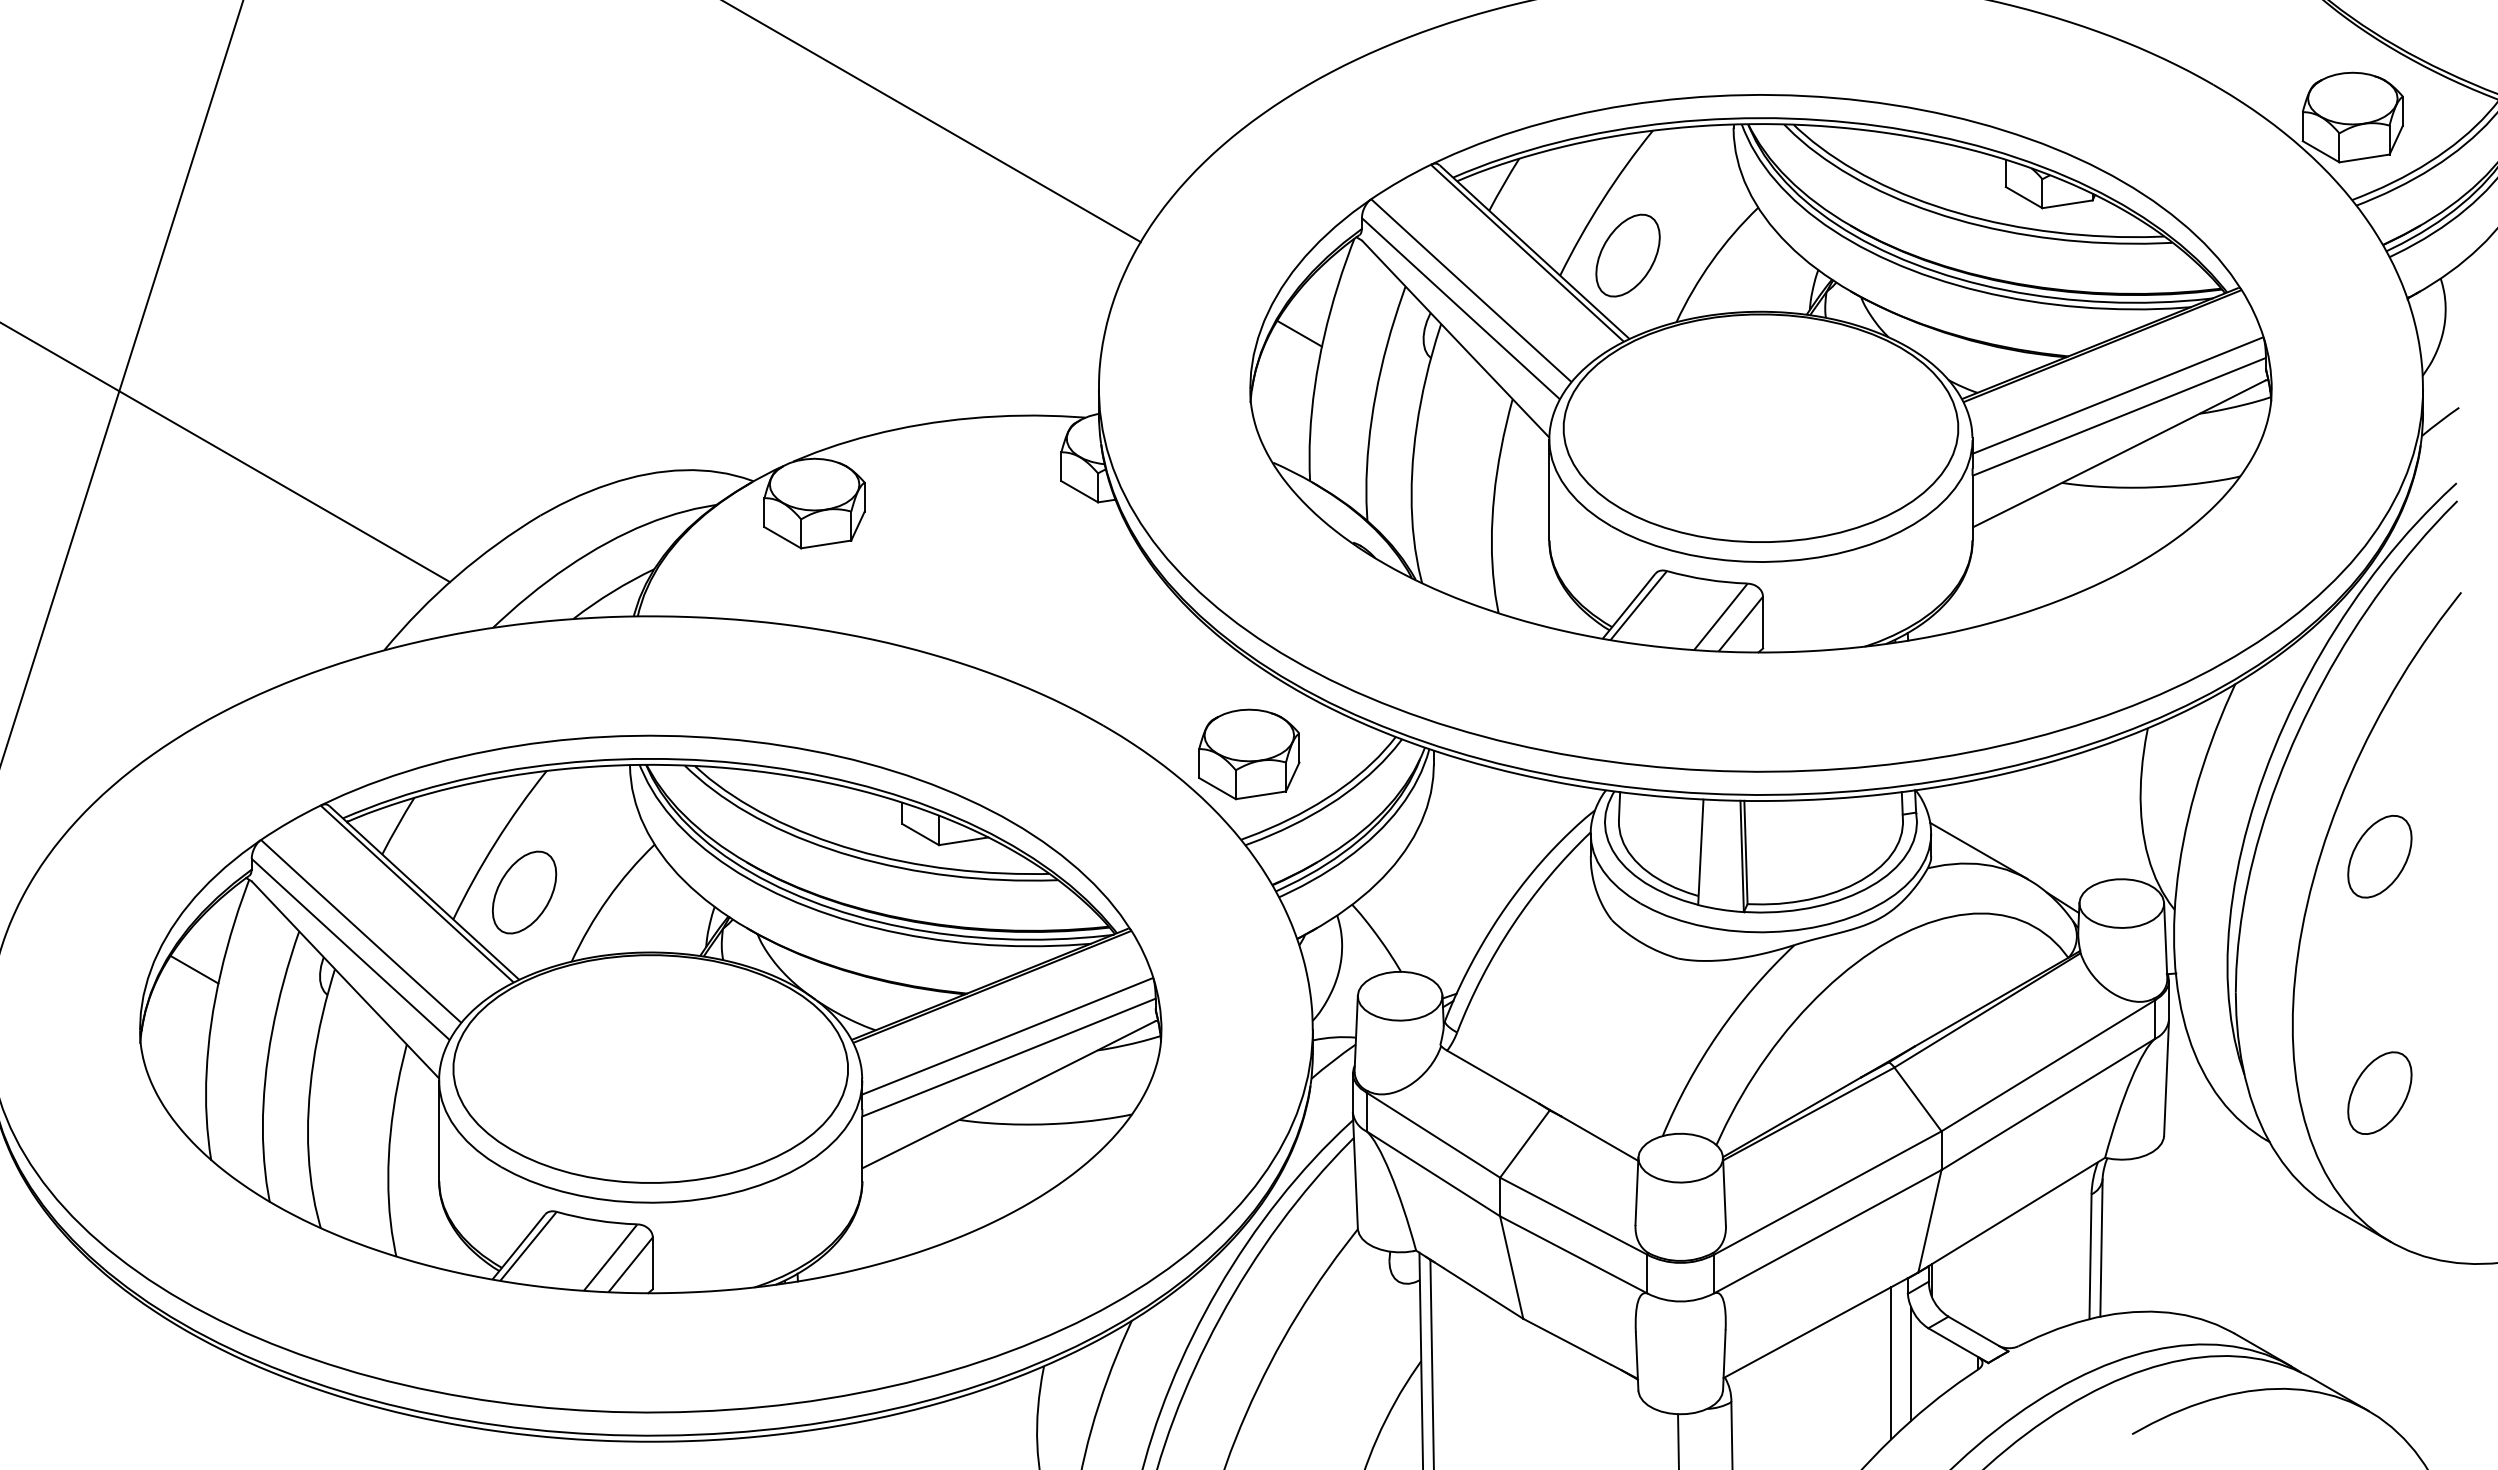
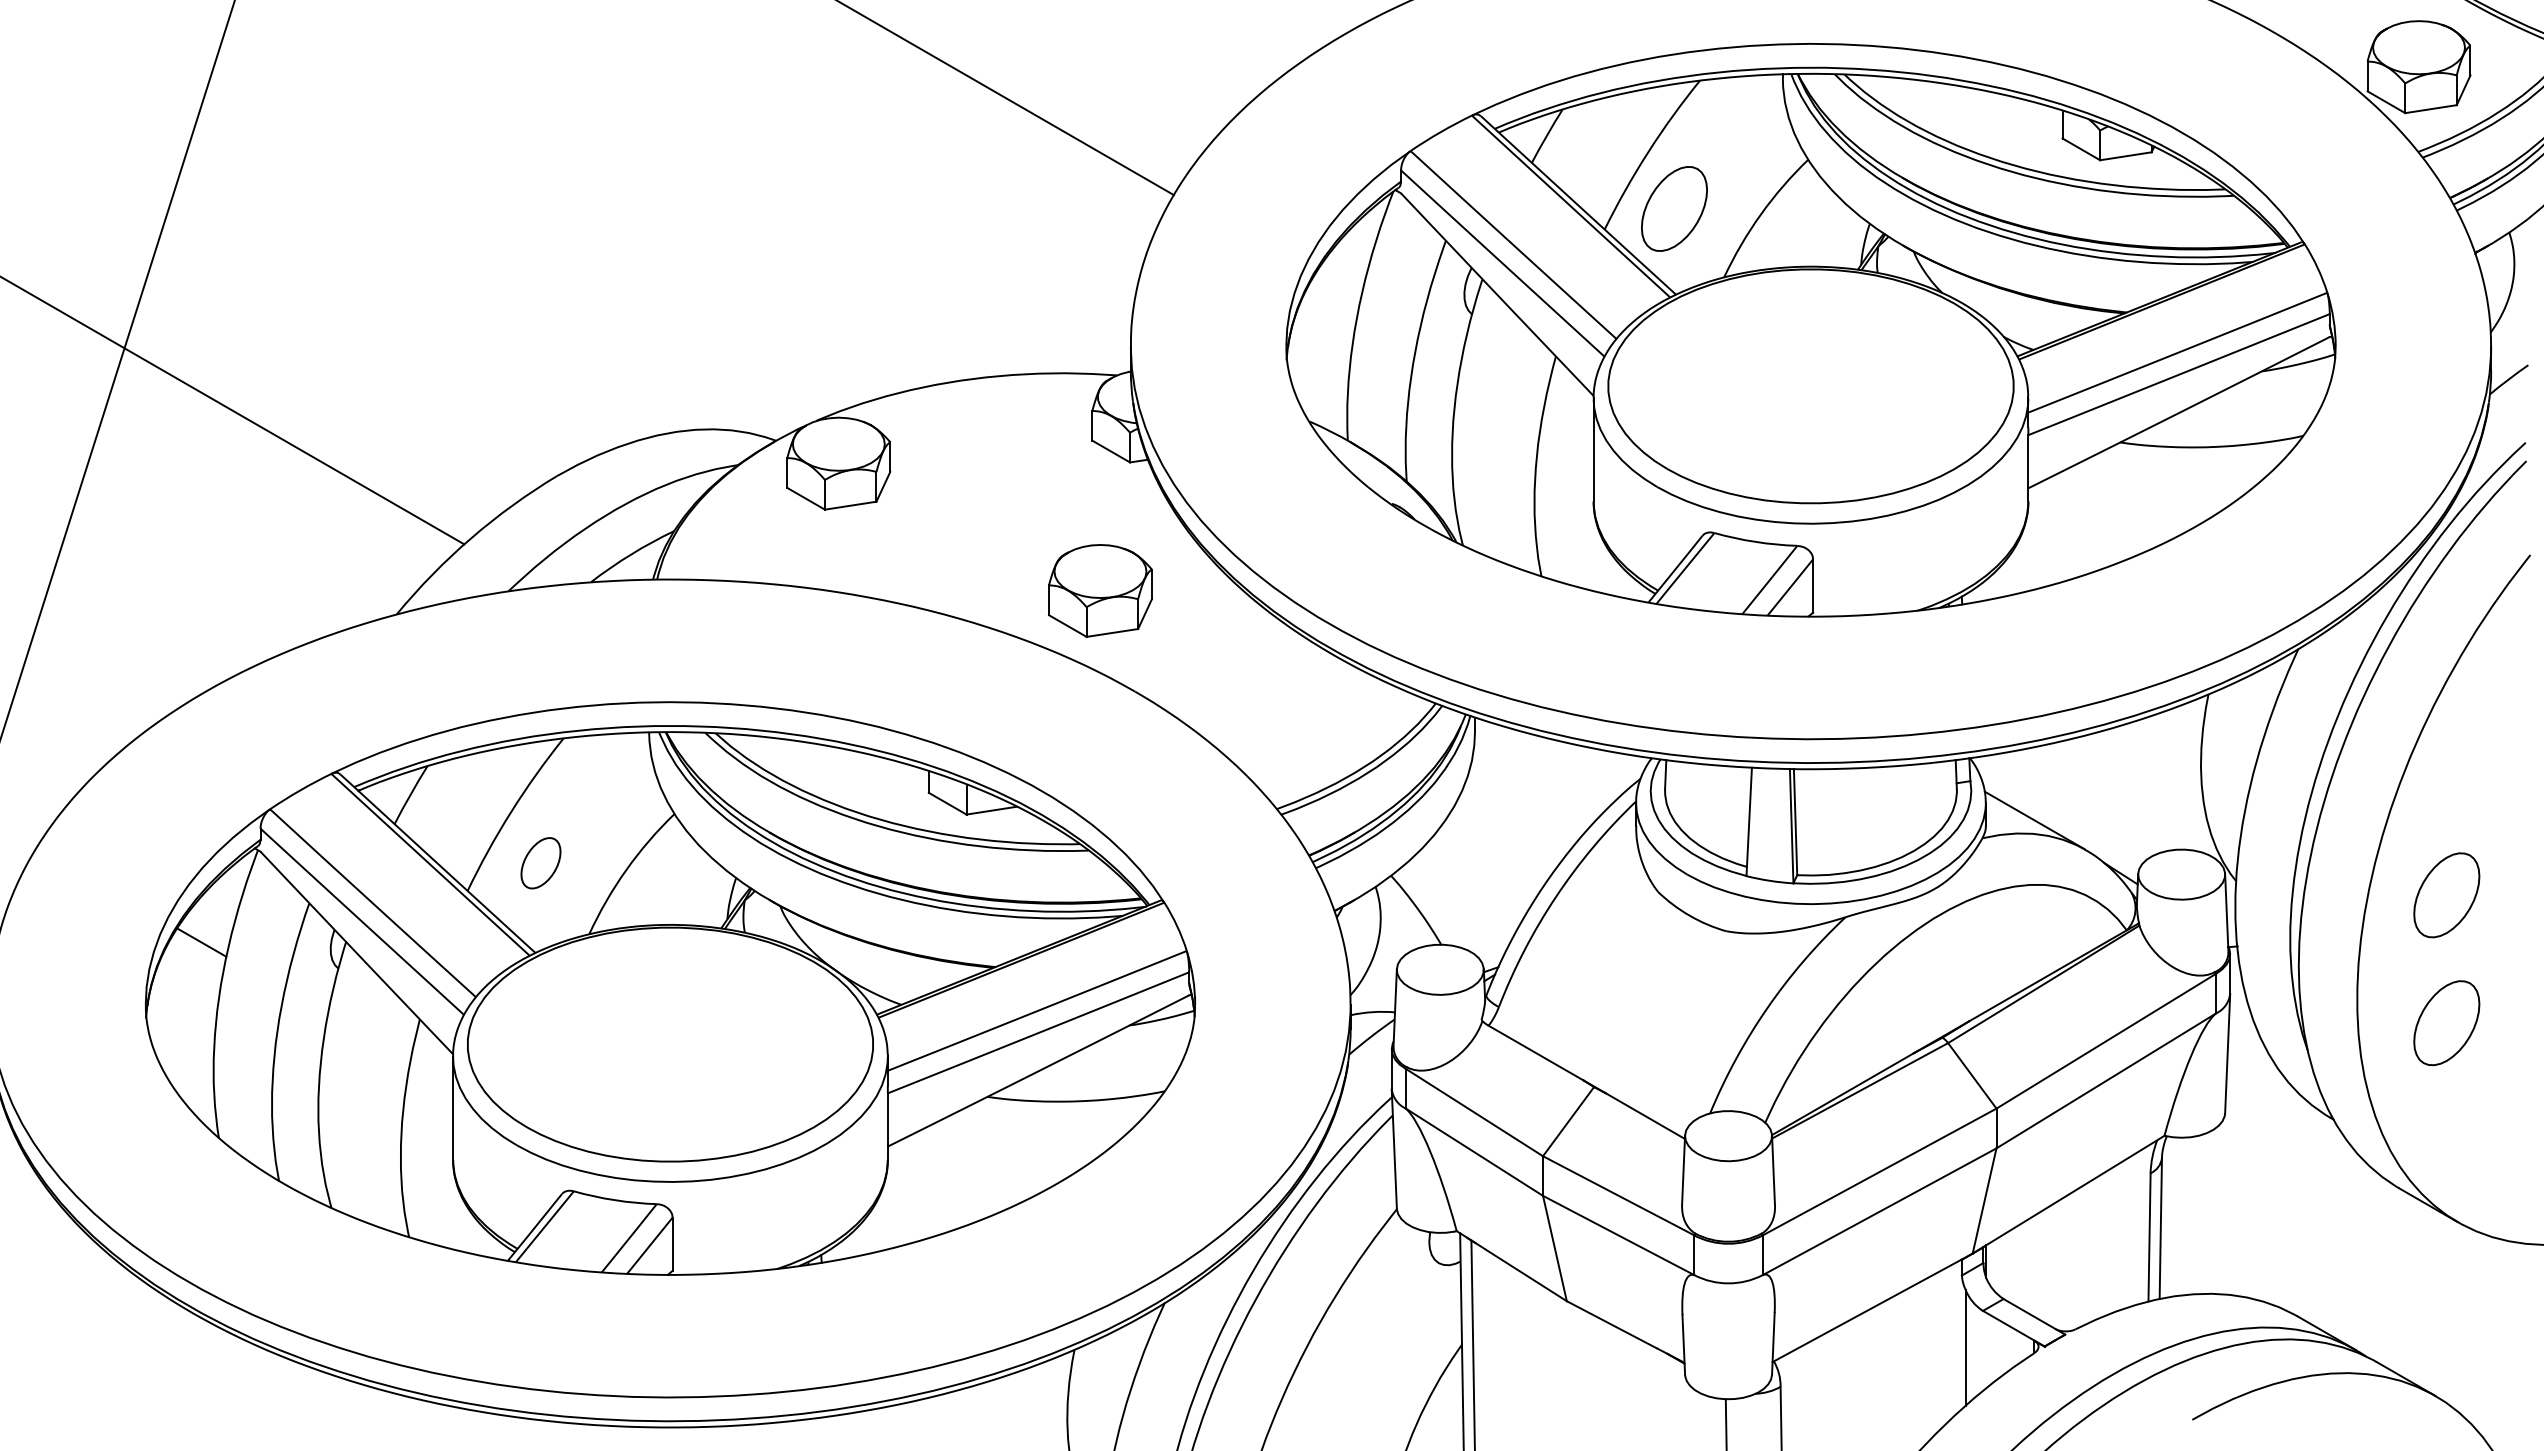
line: (1299, 333) -> (1336, 288), removed
part: (1249, 754) -> (1100, 591), moved
part: (2379, 856) -> (2446, 895), moved
part: (524, 892) -> (540, 863), size x0.6
part: (2379, 1092) -> (2446, 1022), moved
line: (1891, 1363) -> (1945, 1347), removed

